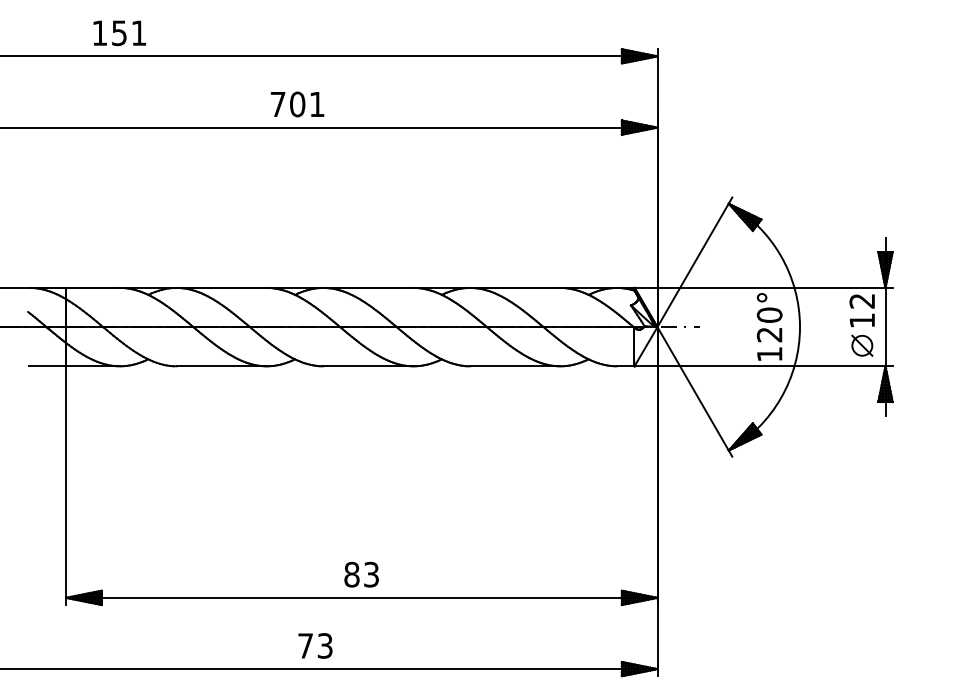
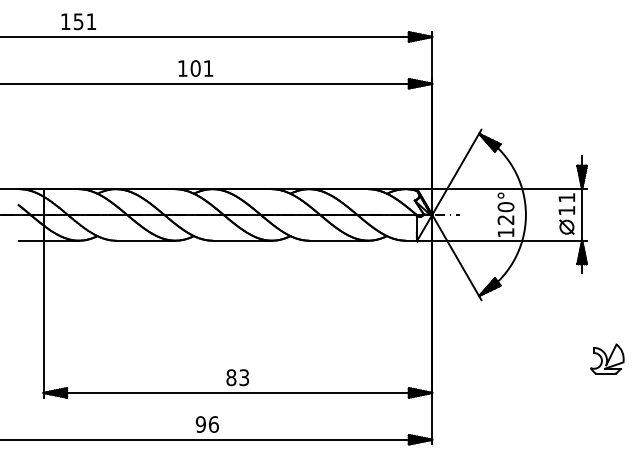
text: (277, 104) -> (182, 68), 701 -> 101
text: (861, 300) -> (566, 197), 12 -> 11
part: (924, 545) -> (607, 358), added
text: (314, 645) -> (206, 424), 73 -> 96

